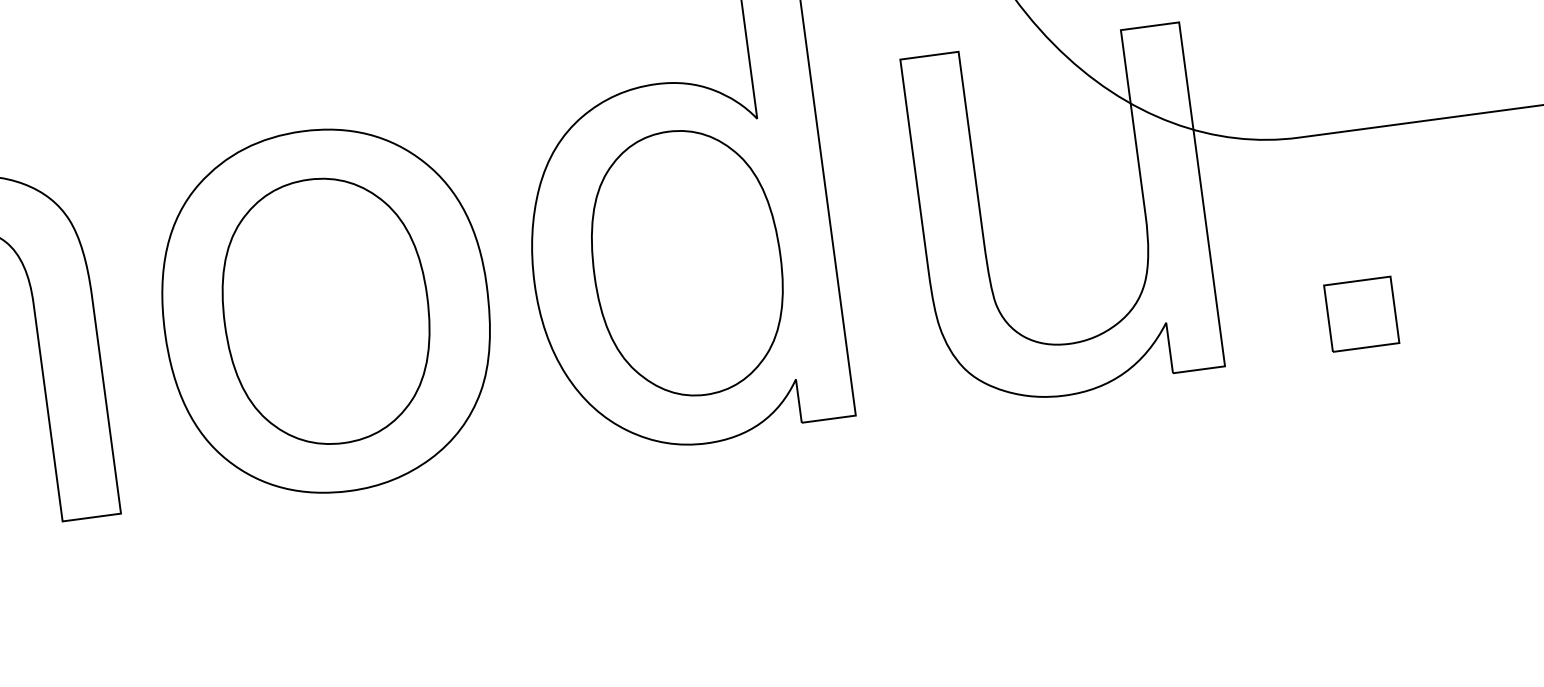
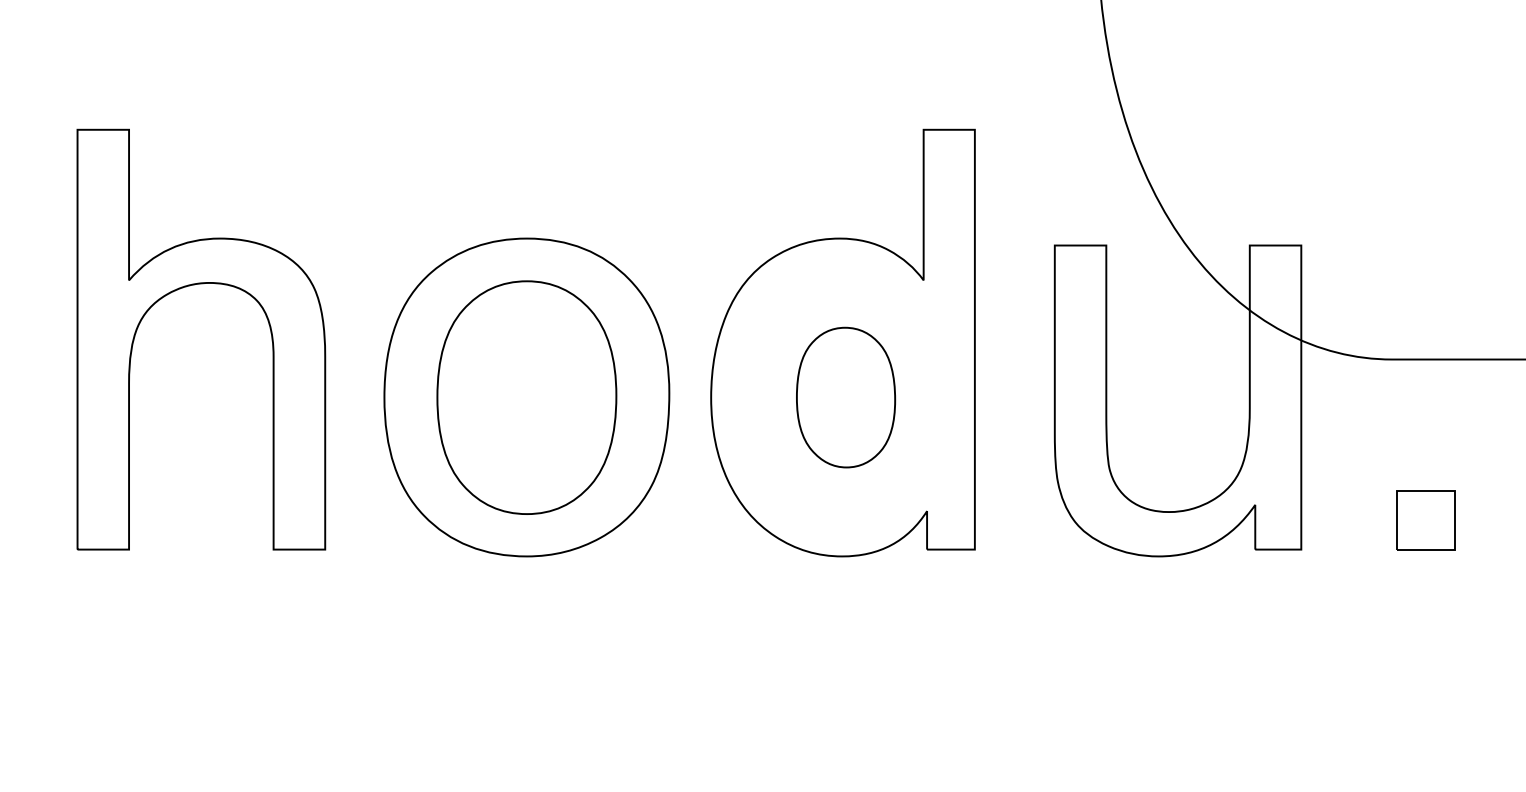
part: (686, 263) -> (845, 397), size x0.6

